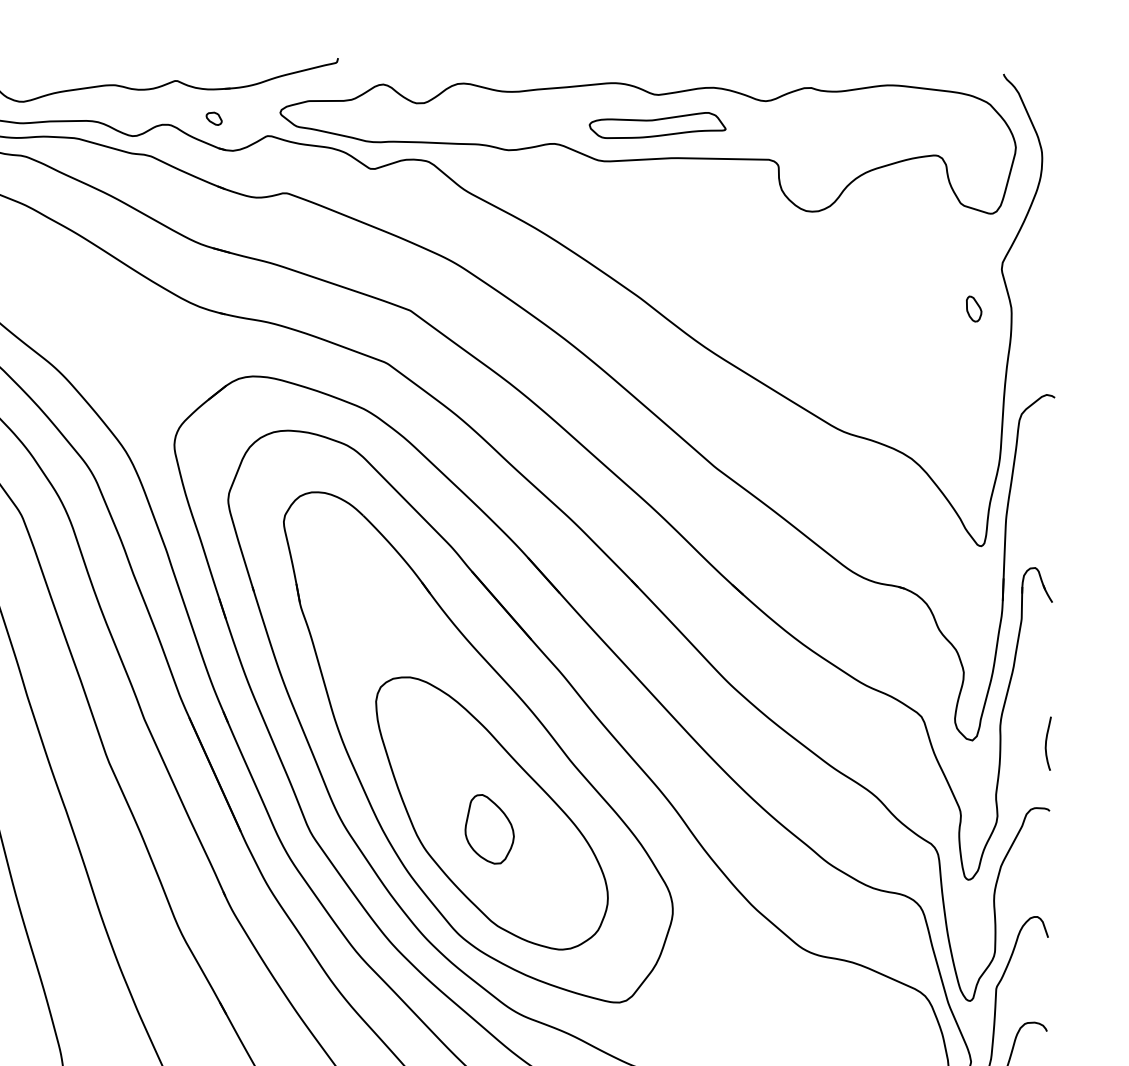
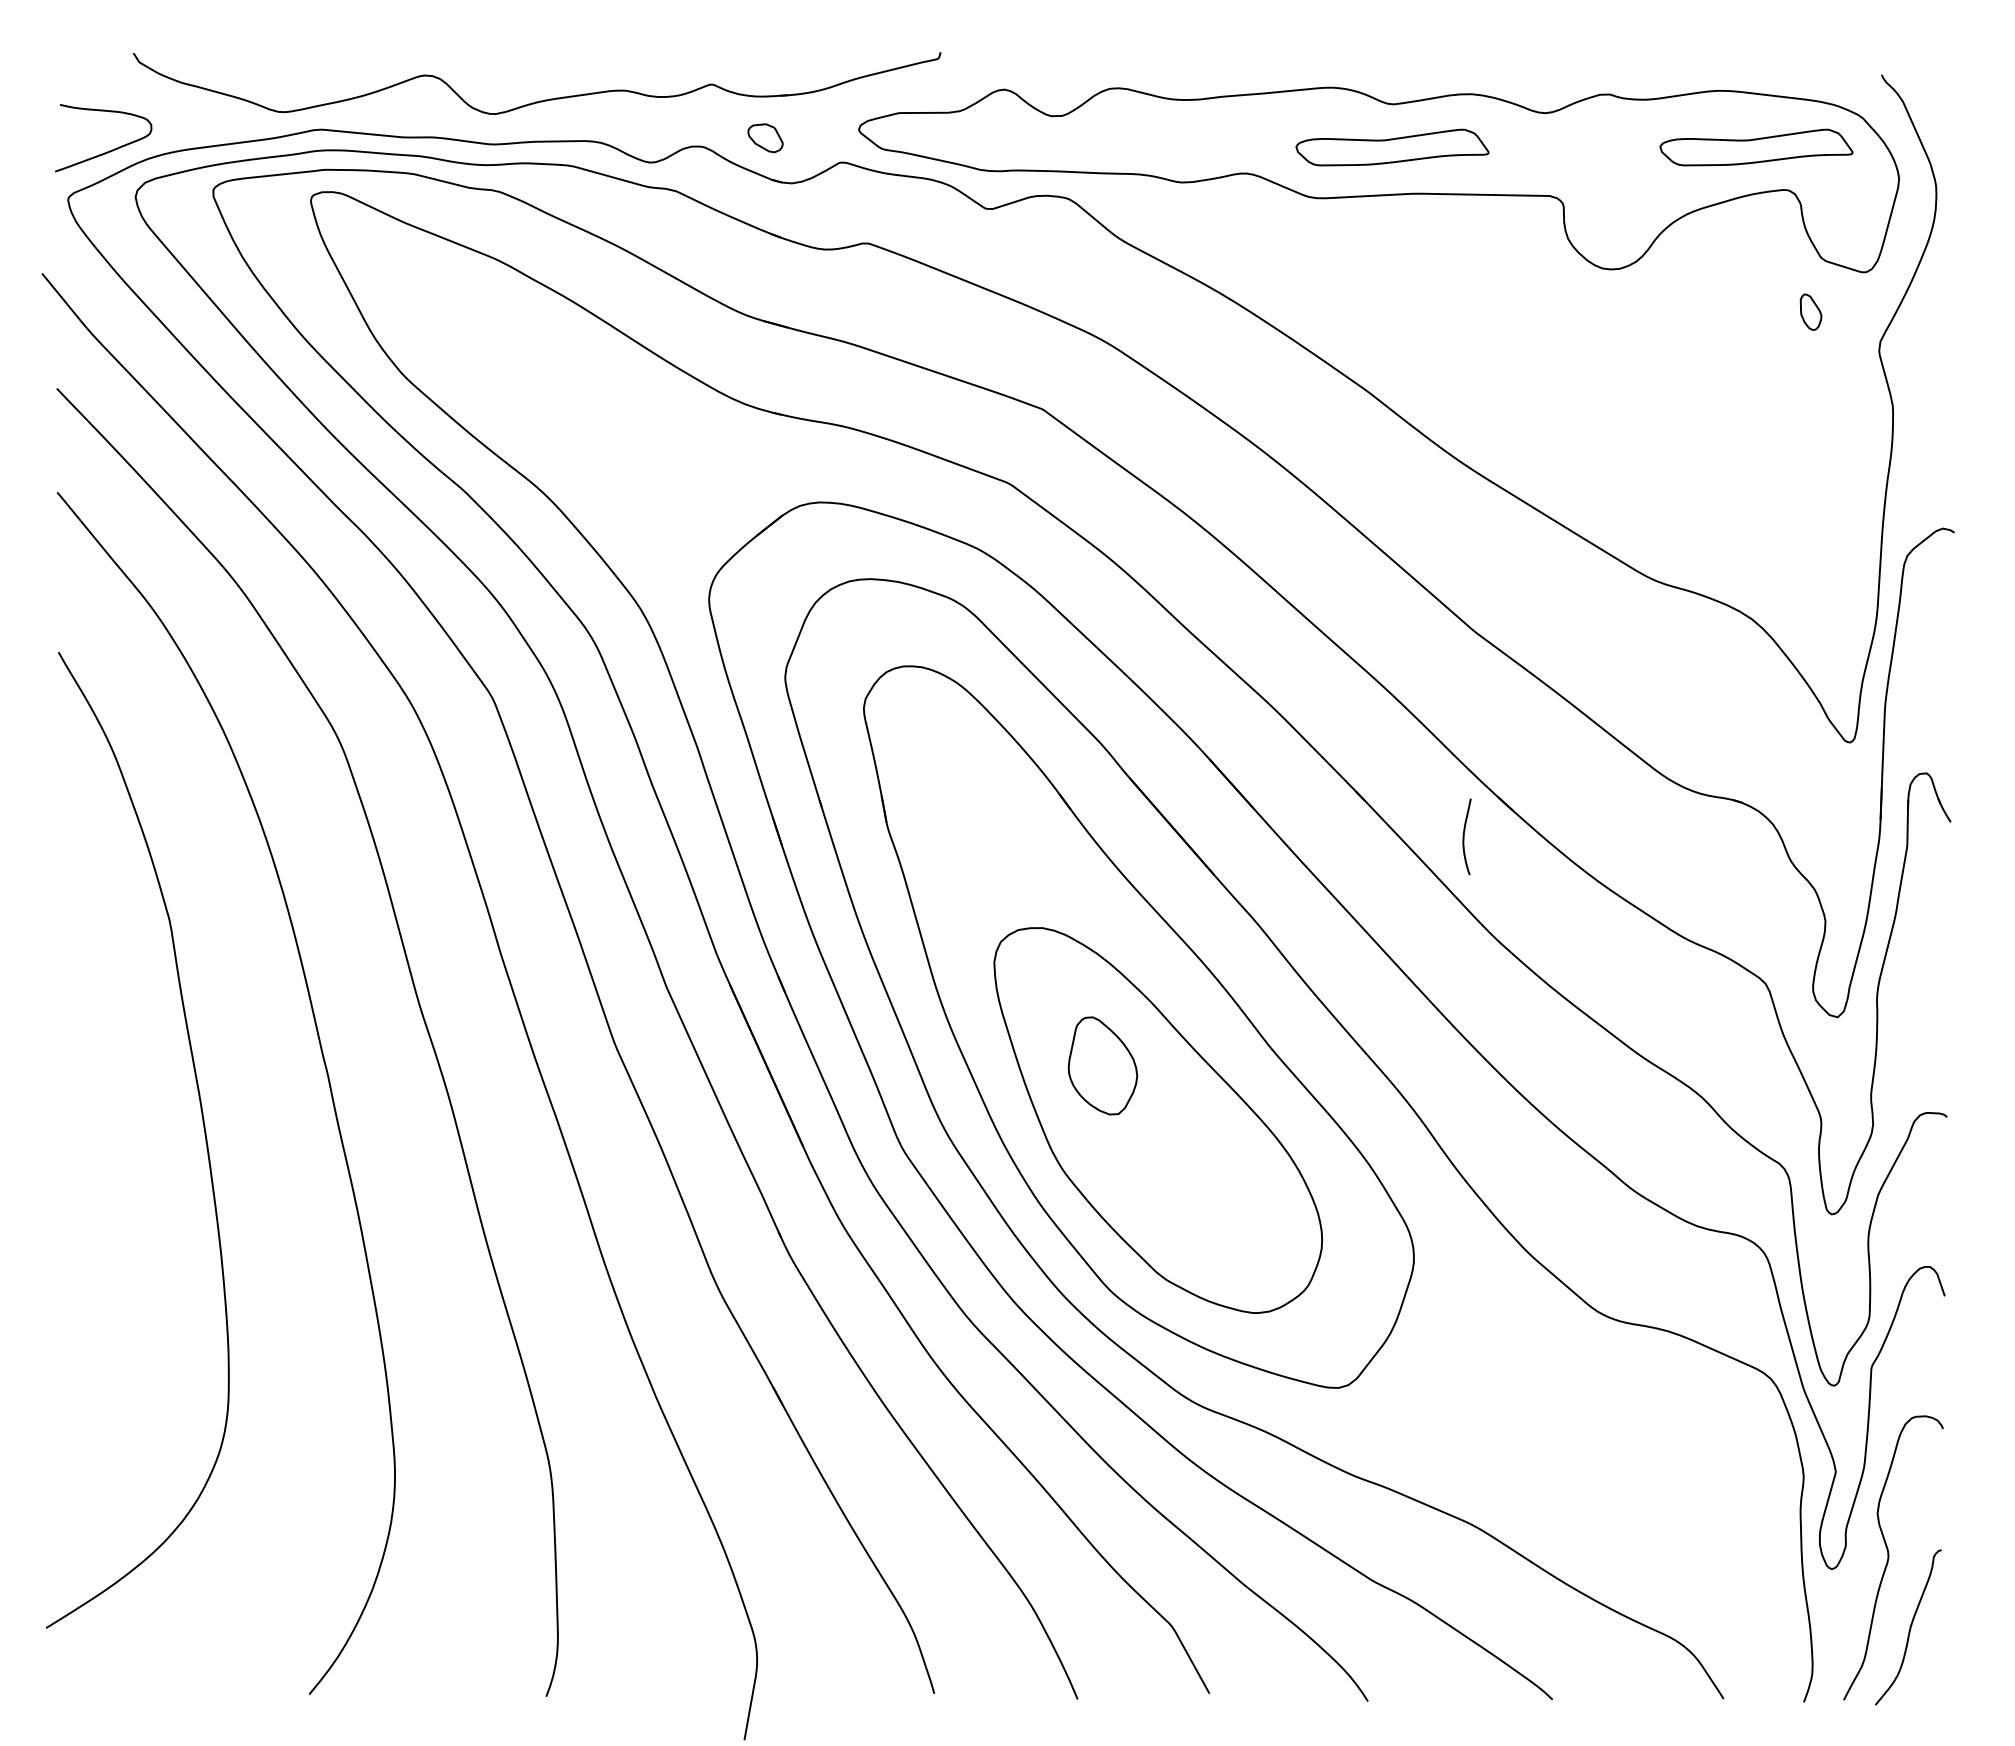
part: (213, 118) -> (764, 137), size x1.6
part: (915, 125) -> (1756, 147), added
part: (973, 308) -> (1810, 311), moved
curve: (1046, 743) -> (1464, 836), moved
part: (489, 829) -> (1102, 1065), moved

